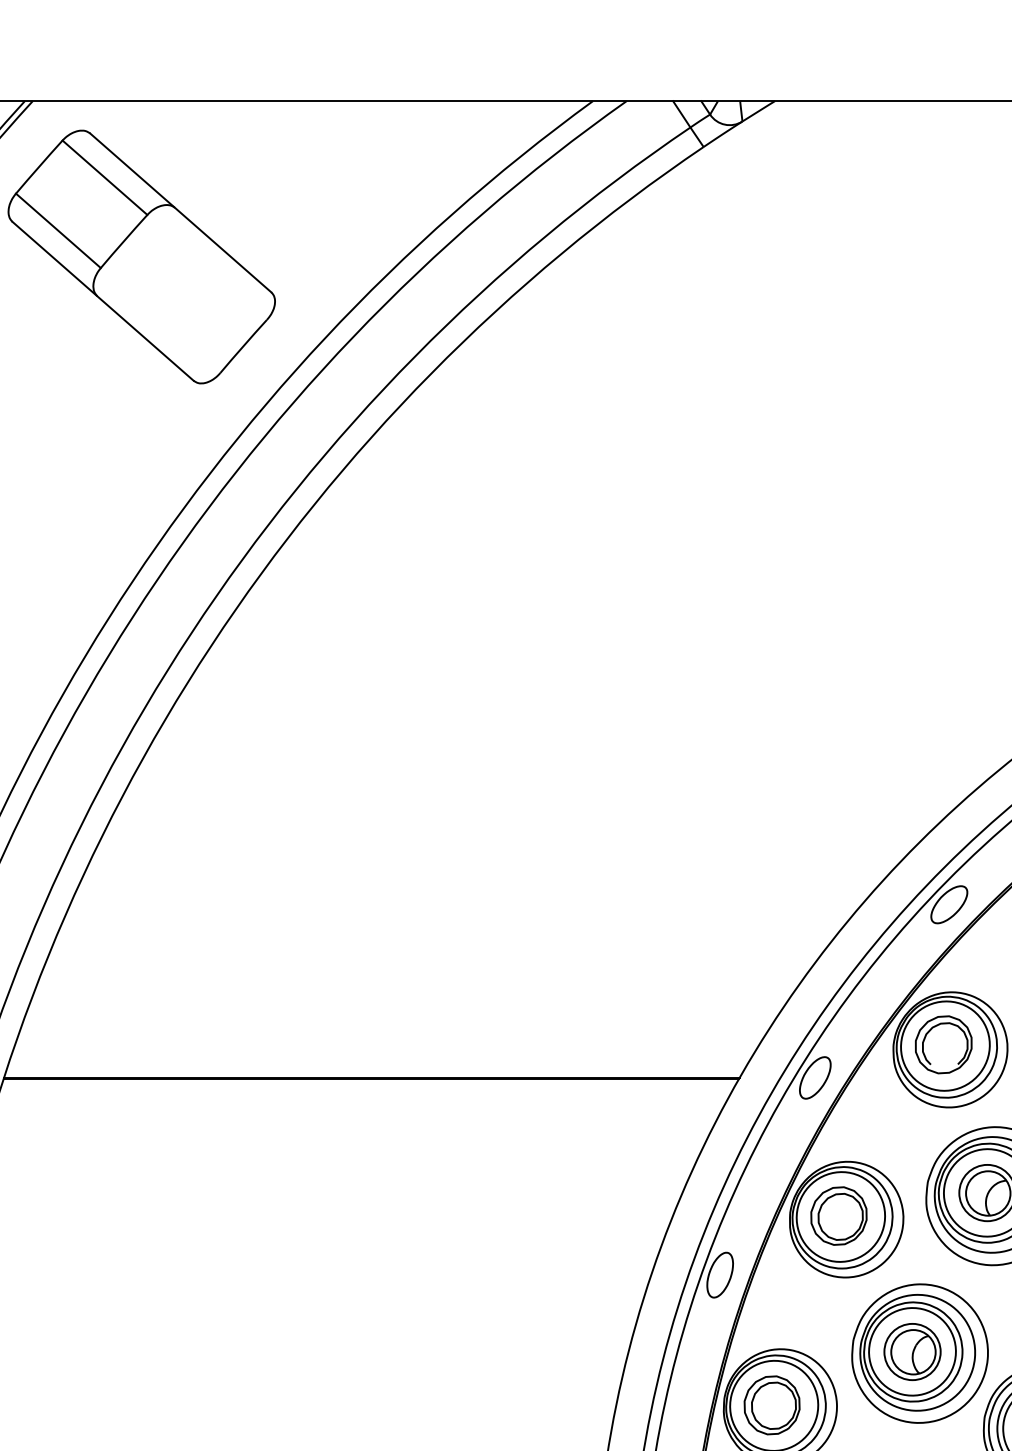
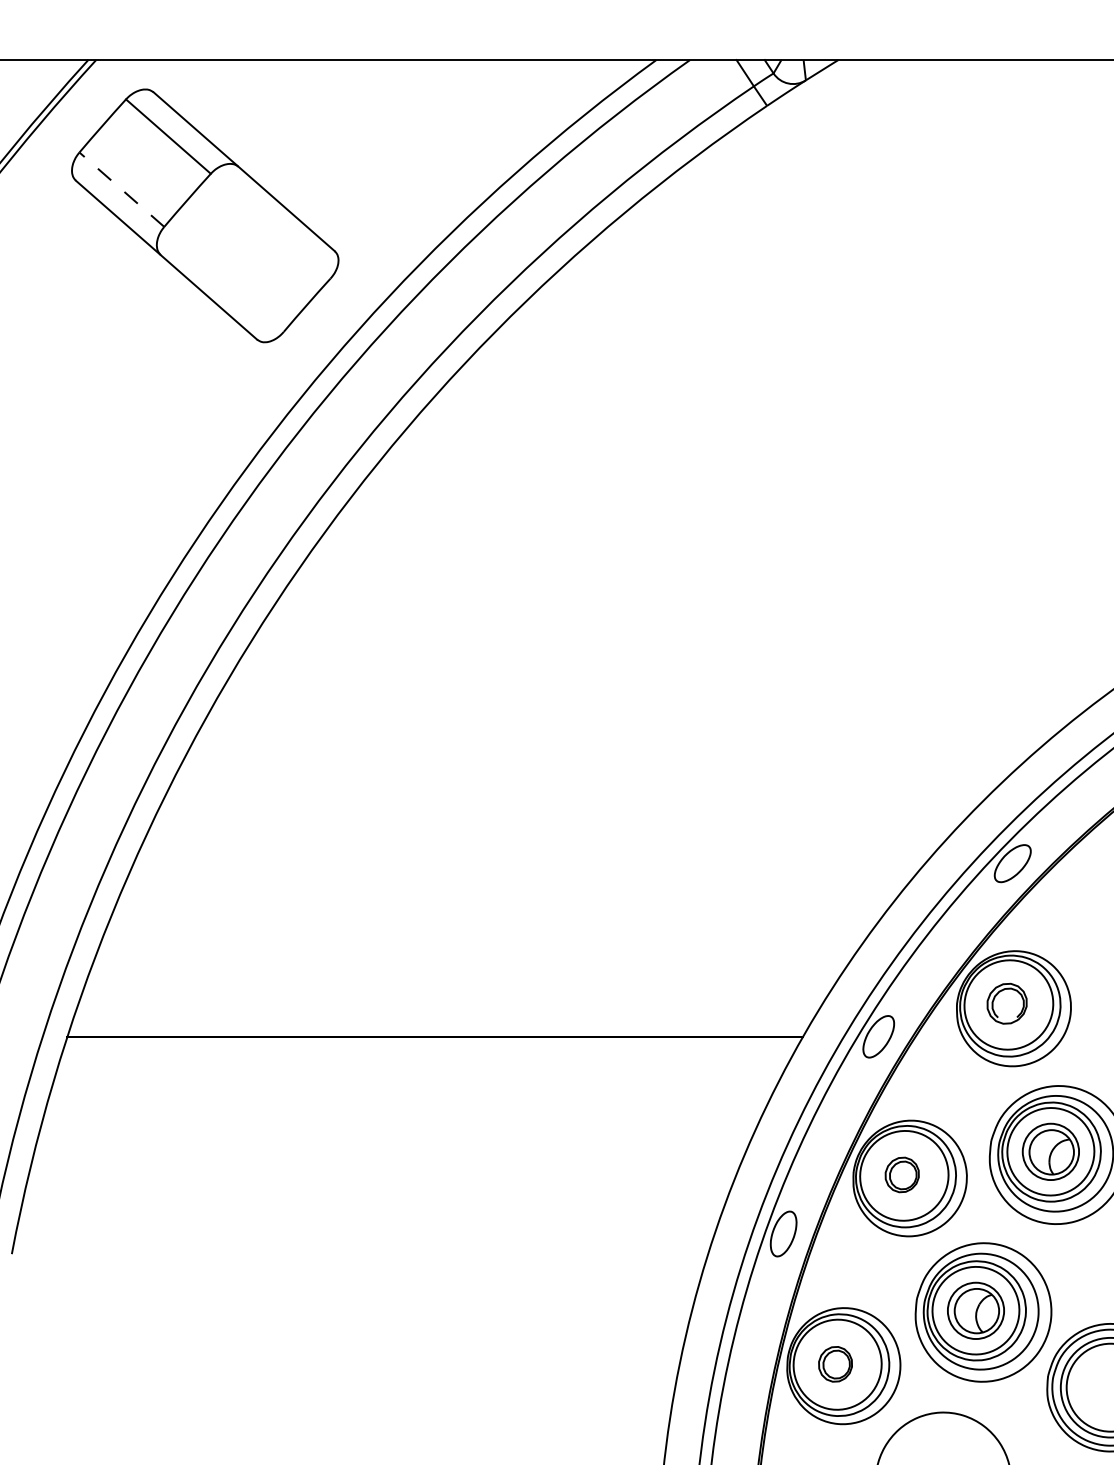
line: (58, 230) -> (121, 189), solid -> dashed
part: (943, 1044) -> (1006, 1003), size x0.7
part: (838, 1215) -> (901, 1174), size x0.6
part: (772, 1405) -> (835, 1364), size x0.6

